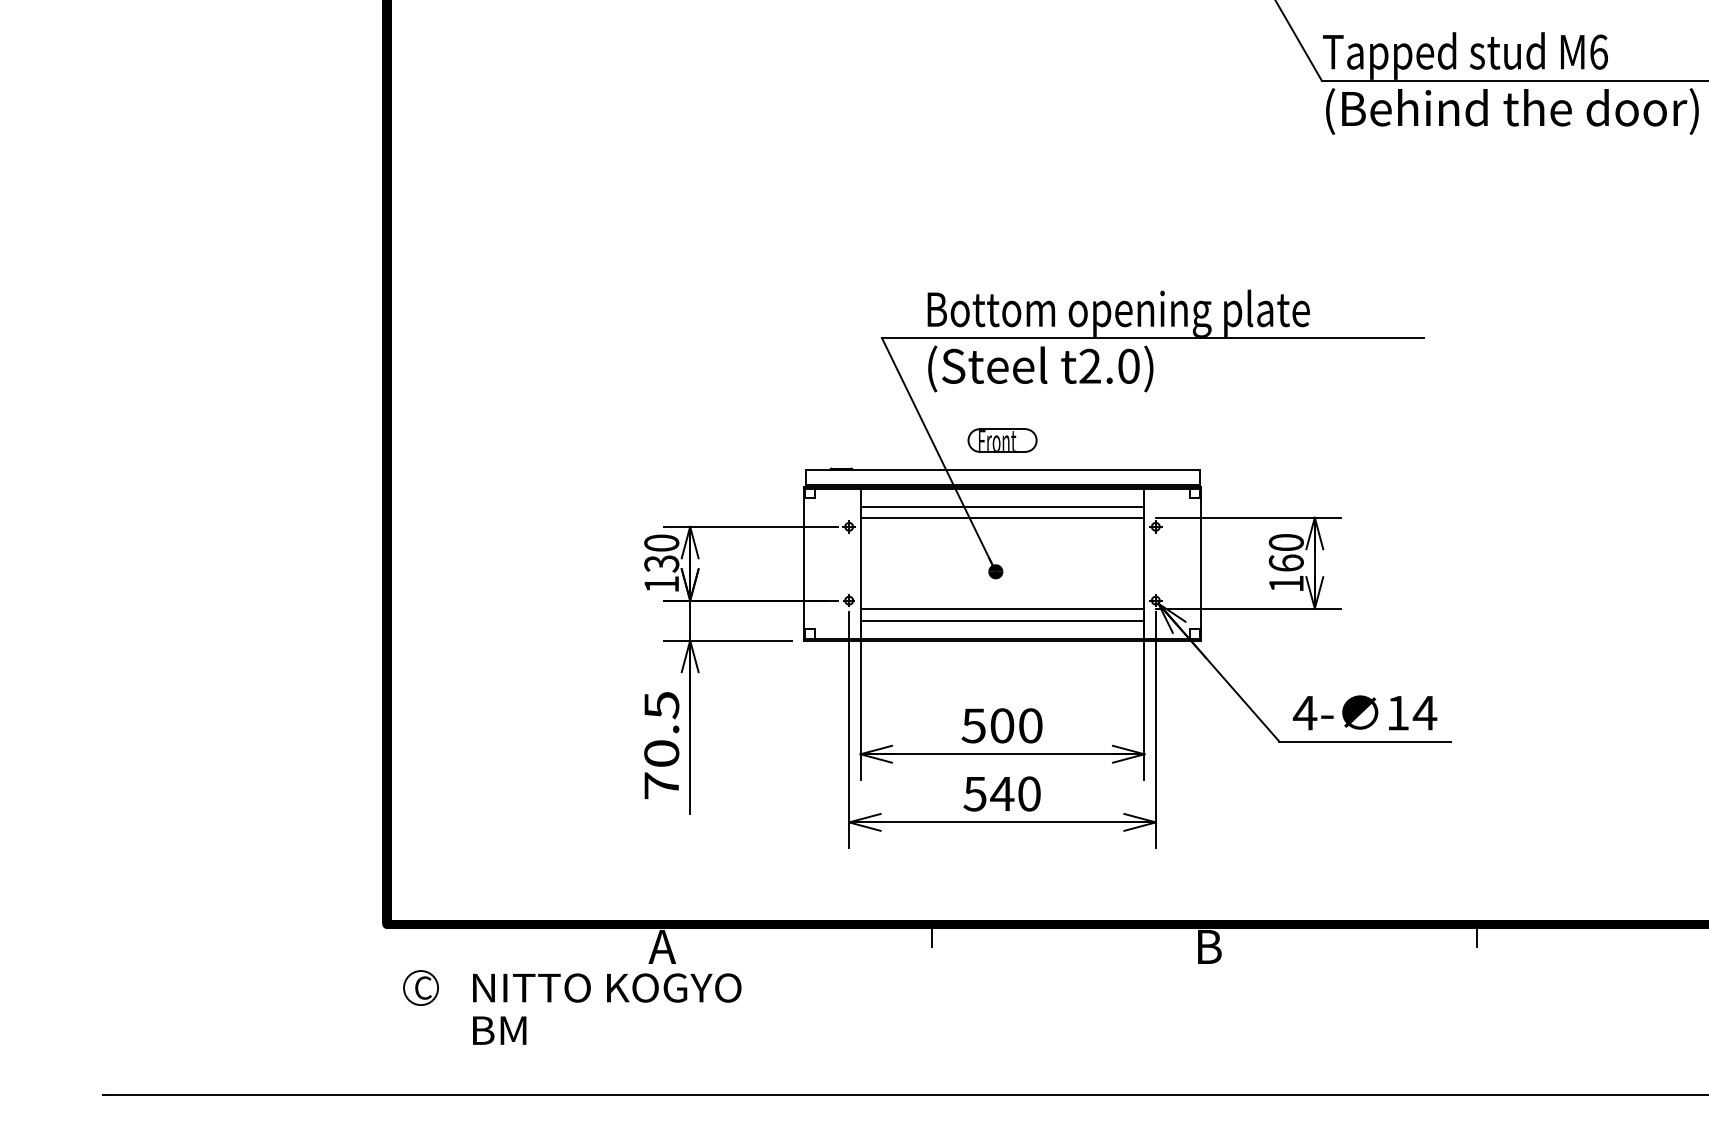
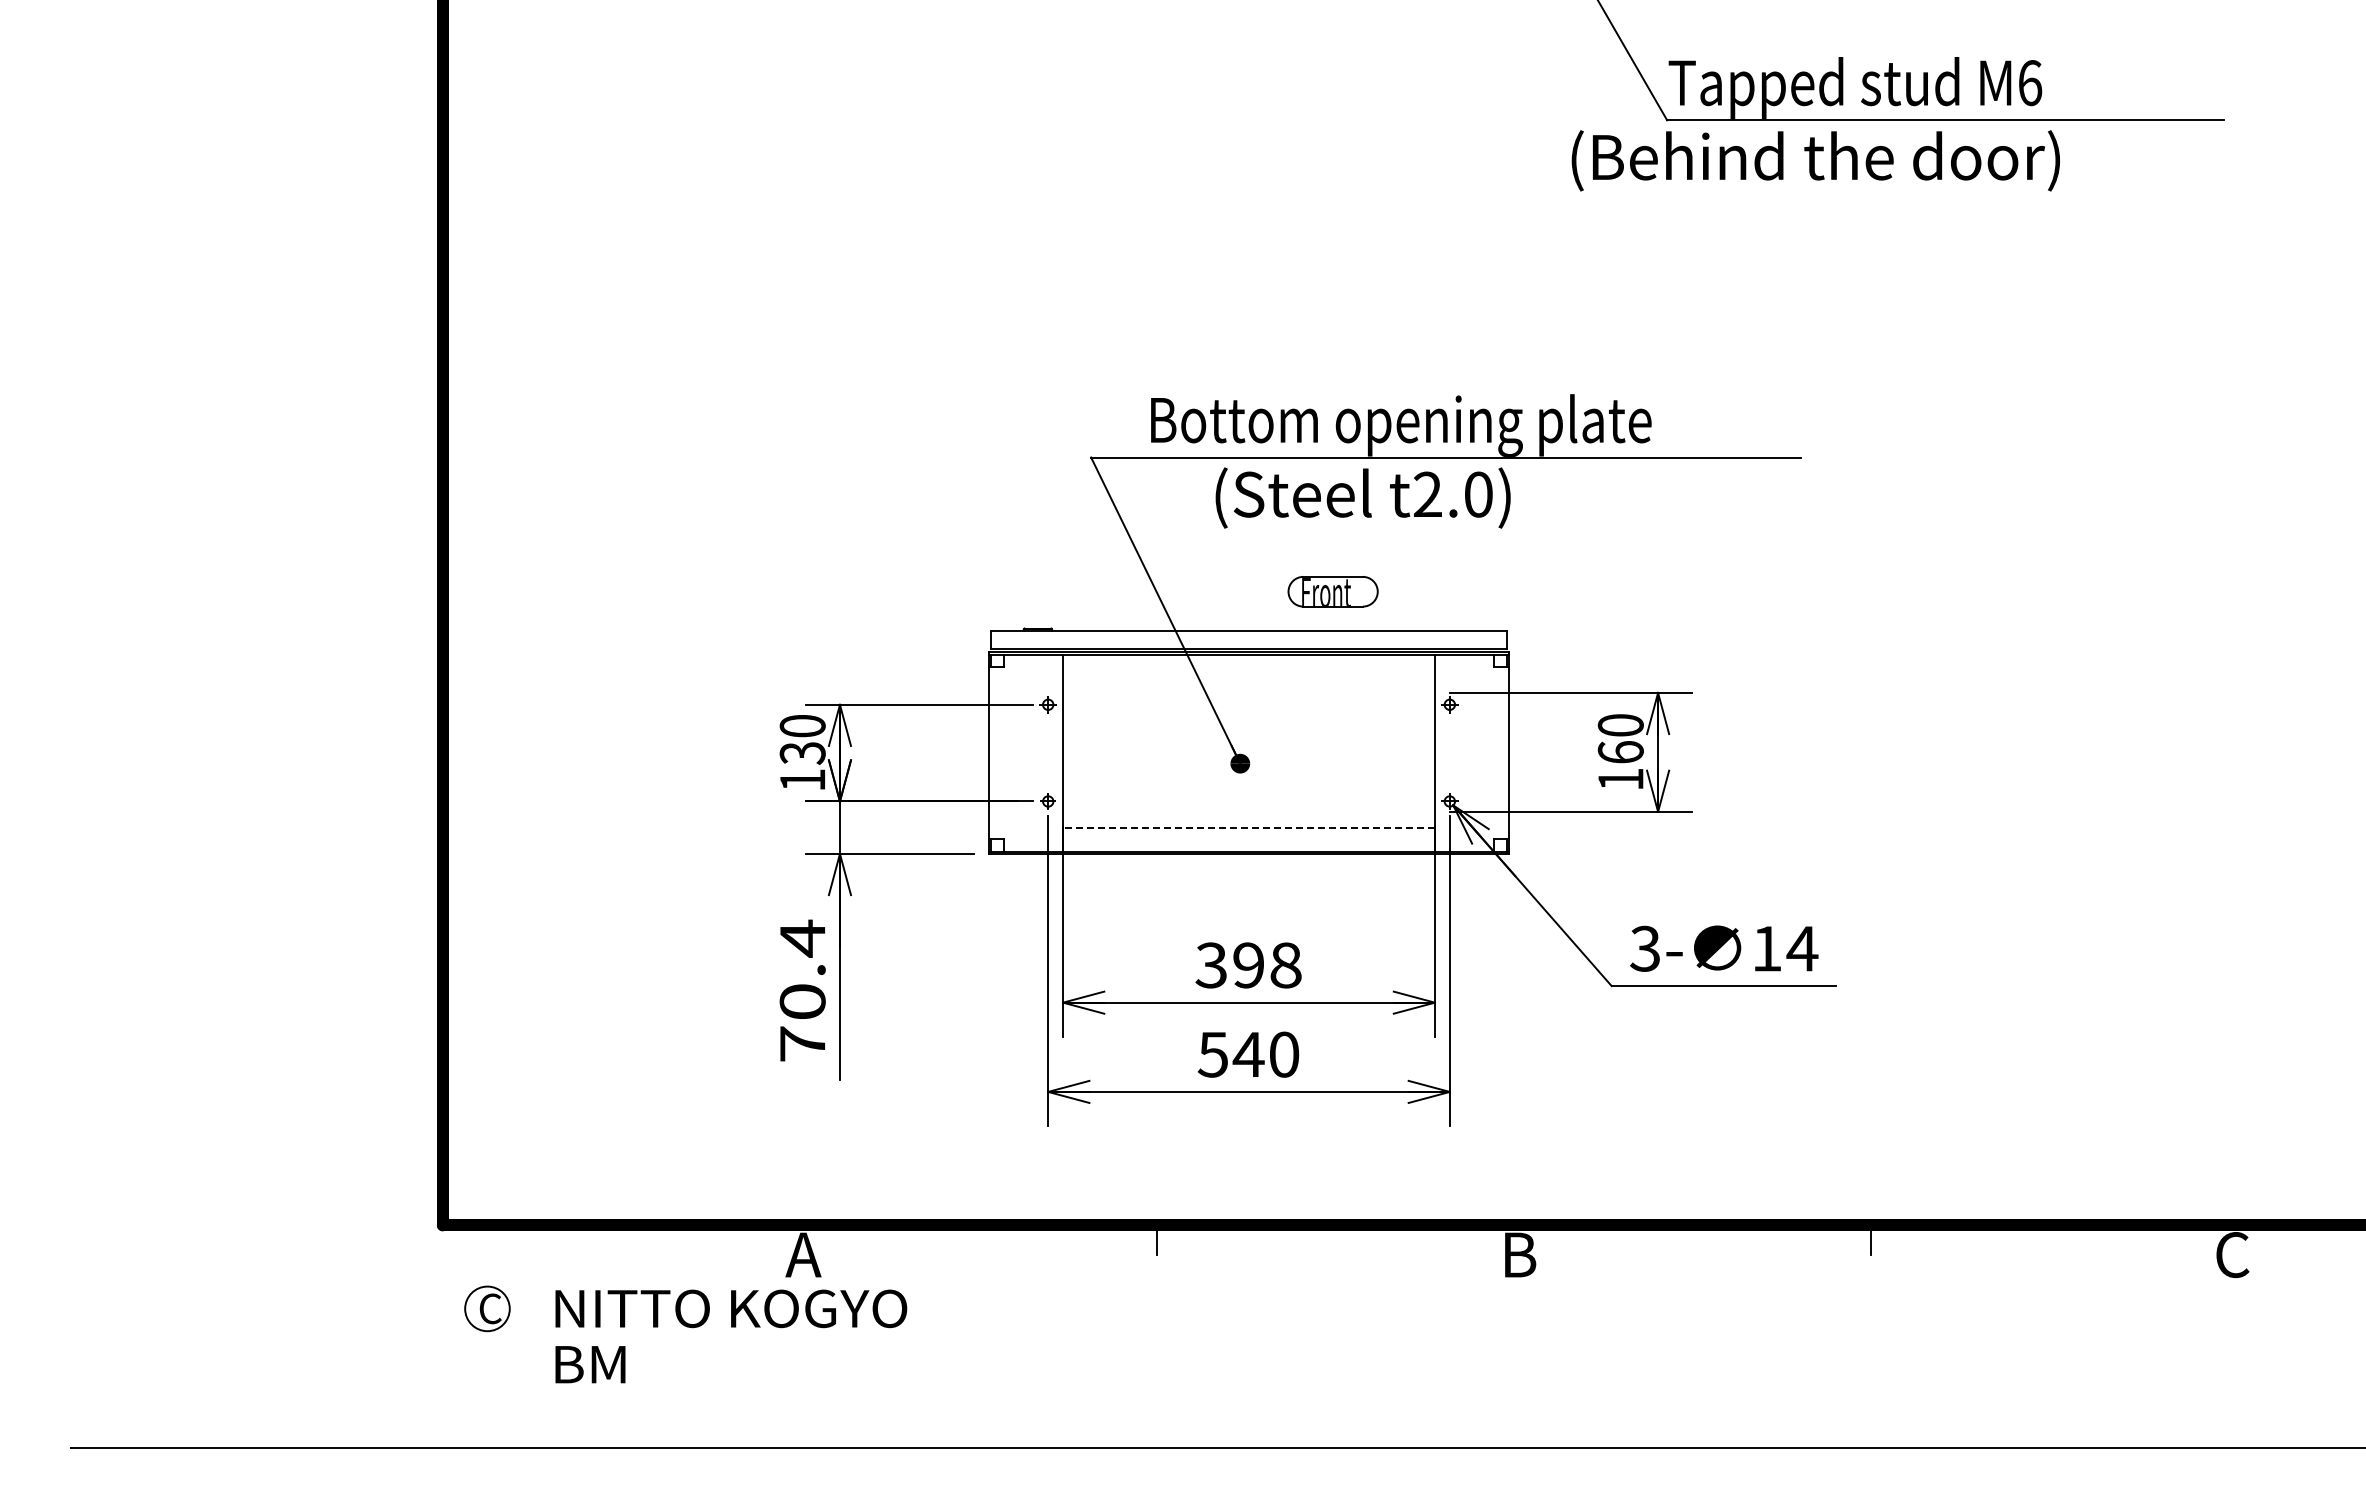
text: (1512, 111) -> (1815, 160), moved
text: (1040, 368) -> (1362, 497), moved
part: (1002, 440) -> (1332, 591), moved
line: (1002, 506) -> (1248, 678), removed
line: (1002, 517) -> (1248, 692), removed
line: (1002, 608) -> (1248, 811), removed
line: (1002, 620) -> (1249, 827), solid -> dashed
text: (661, 705) -> (802, 938), 70.5 -> 70.4
text: (1305, 712) -> (1645, 948), 4- -> 3-
text: (1002, 725) -> (1248, 965), 500 -> 398

